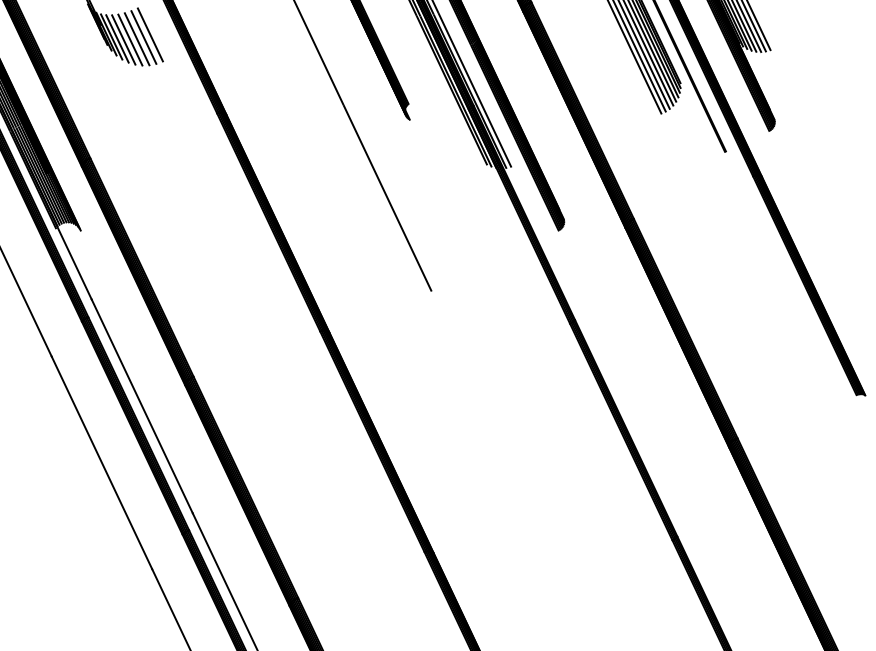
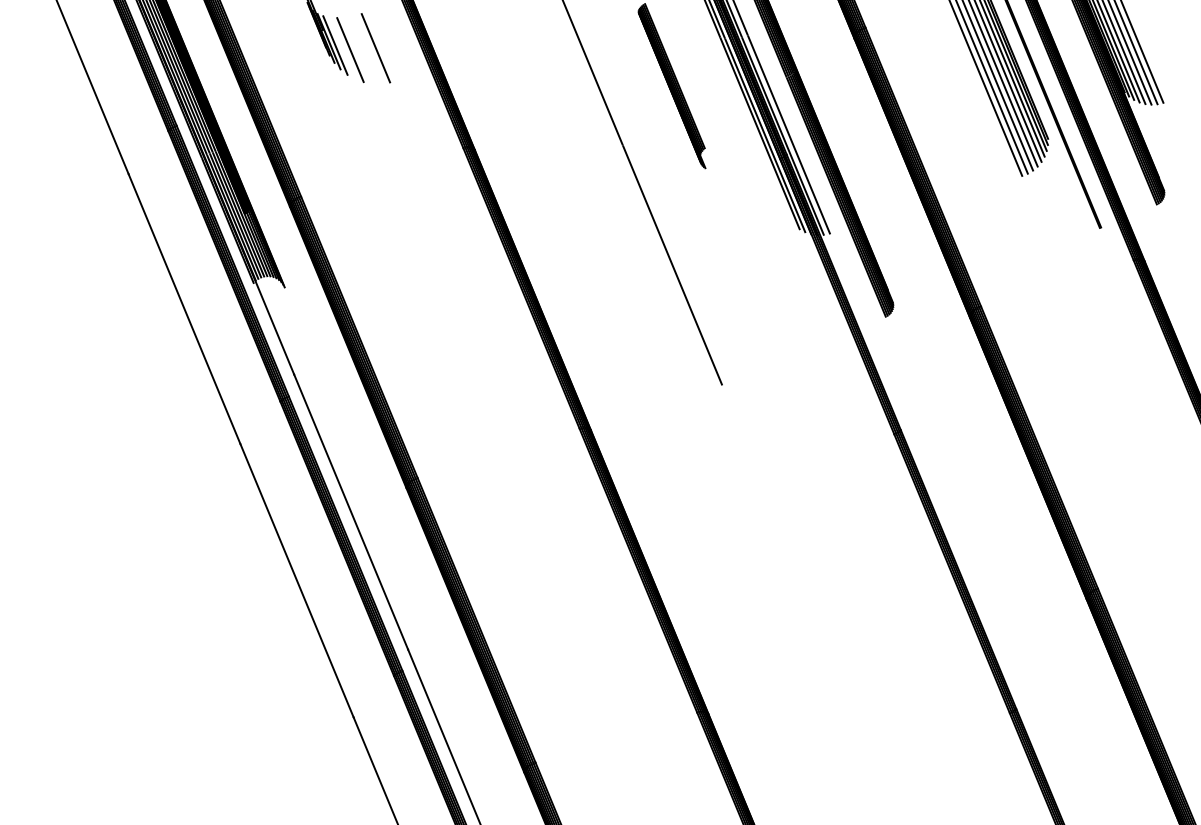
line: (149, 35) -> (383, 45), removed
line: (117, 38) -> (342, 47), removed
line: (137, 38) -> (367, 49), removed
line: (130, 40) -> (358, 50), removed

